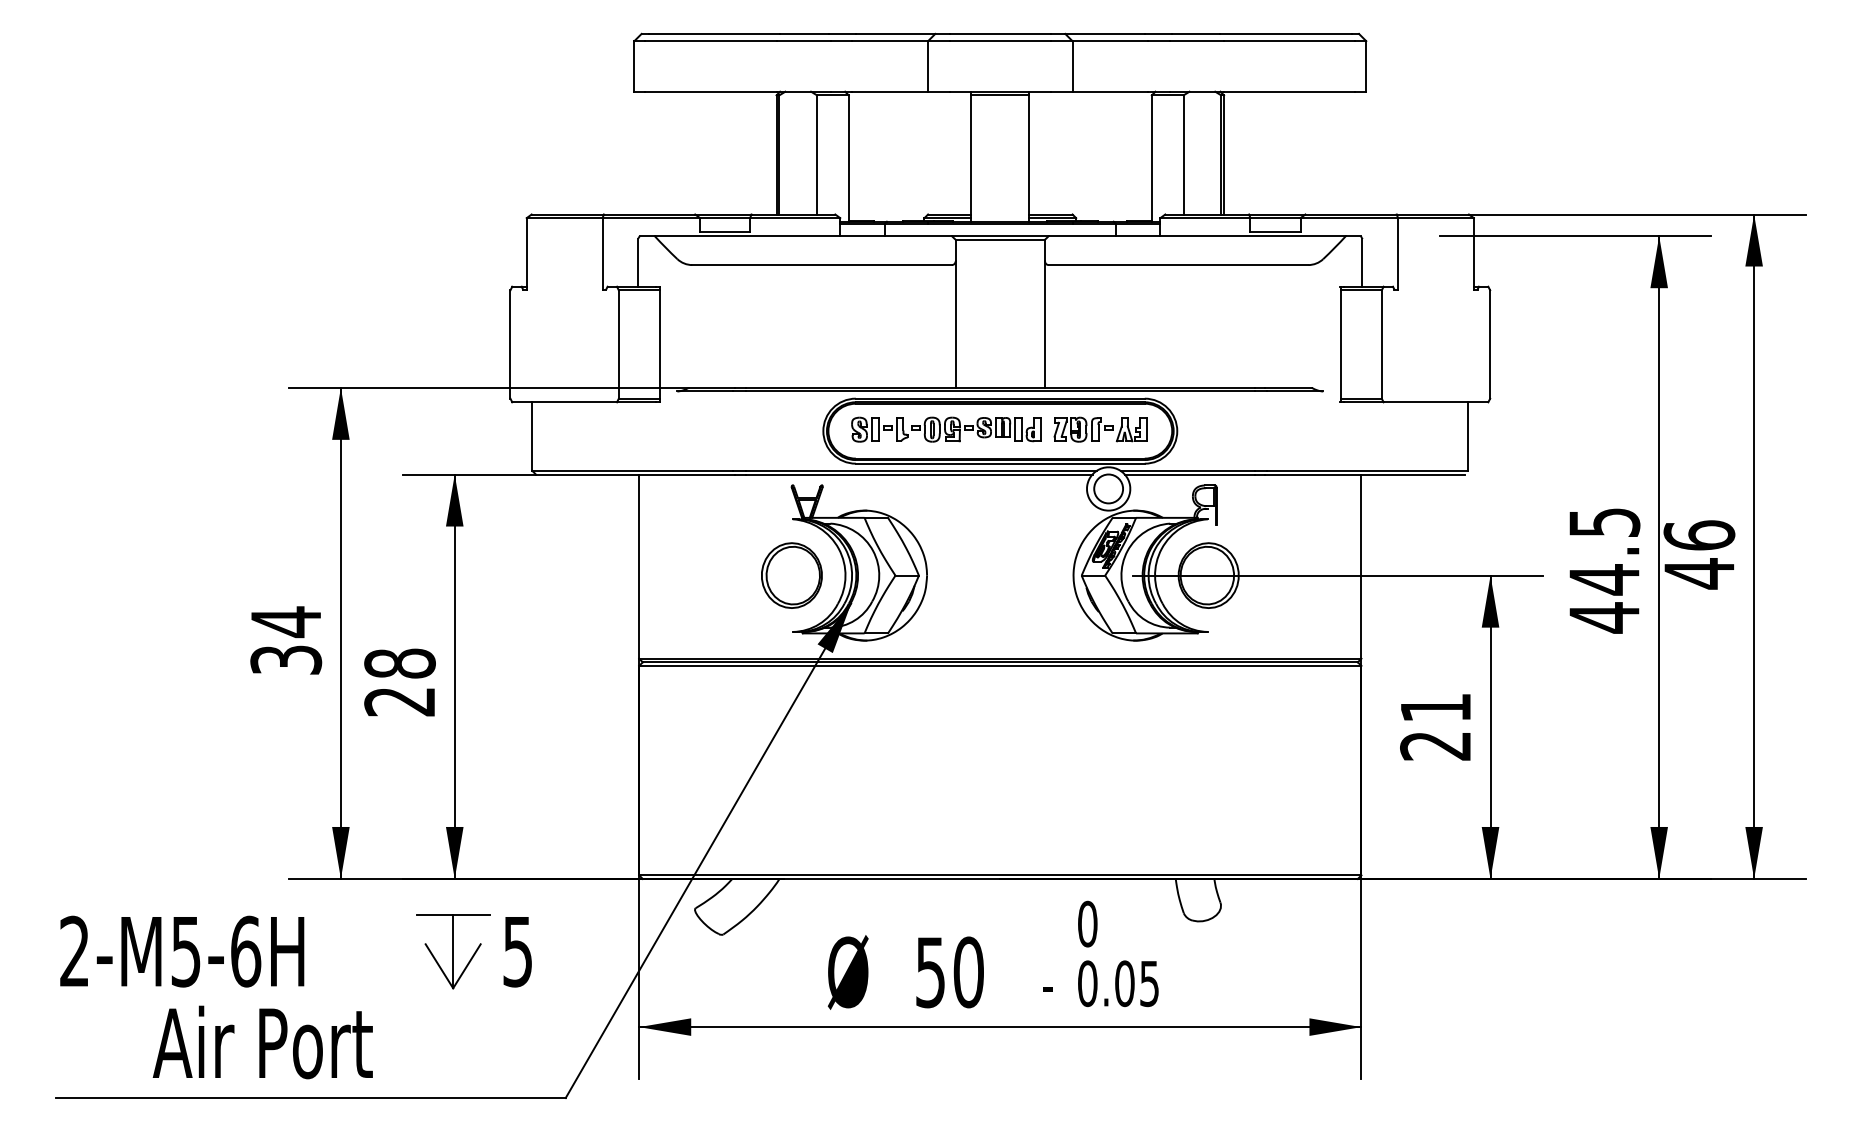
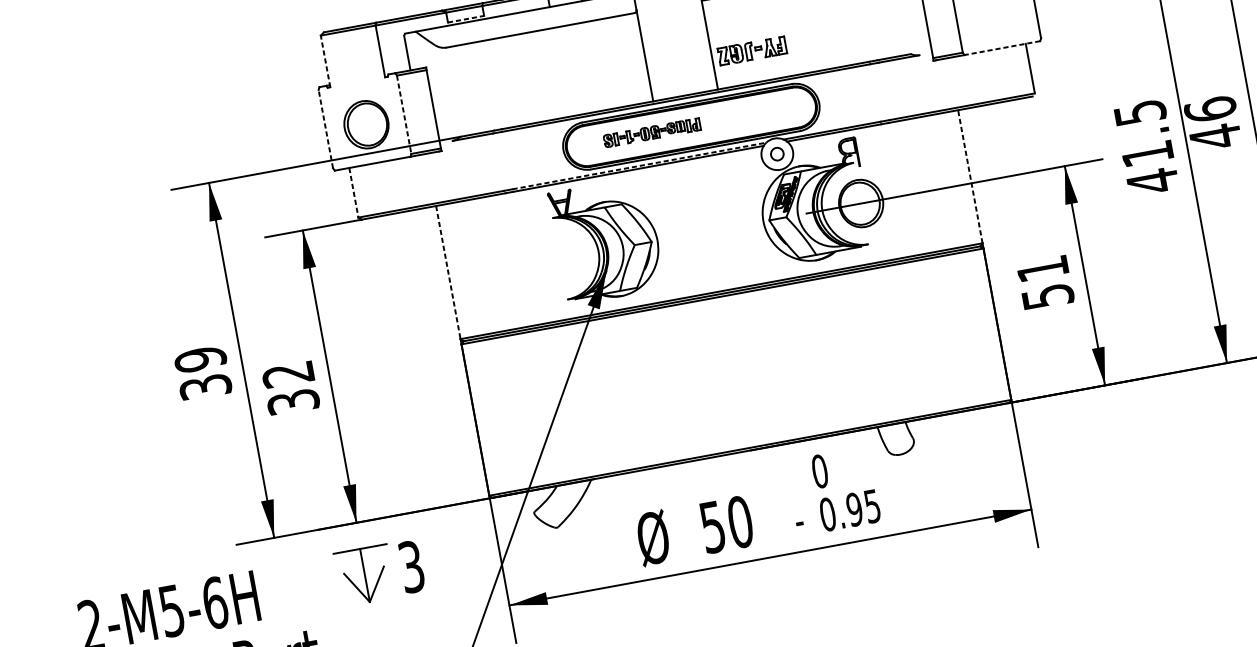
line: (725, 231) -> (466, 18), solid -> dashed
line: (526, 253) -> (325, 61), solid -> dashed
line: (510, 344) -> (325, 129), solid -> dashed
line: (618, 345) -> (404, 115), solid -> dashed
line: (1435, 402) -> (1002, 48), solid -> dashed
part: (946, 429) -> (652, 132), size x0.7
part: (1100, 429) -> (752, 50), moved
line: (532, 437) -> (354, 193), solid -> dashed
line: (921, 470) -> (639, 165), solid -> dashed
circle: (1108, 488) -> (777, 153), size x0.6
line: (1361, 566) -> (970, 176), solid -> dashed
line: (639, 567) -> (448, 273), solid -> dashed
part: (791, 575) -> (366, 124), moved
text: (1604, 579) -> (1147, 153), 44.5 -> 41.5
text: (286, 622) -> (200, 359), 34 -> 39
text: (399, 682) -> (290, 388), 28 -> 32
text: (1435, 746) -> (1047, 296), 21 -> 51
text: (517, 950) -> (411, 566), 5 -> 3
text: (1124, 983) -> (854, 509), 0.05 -> 0.95

